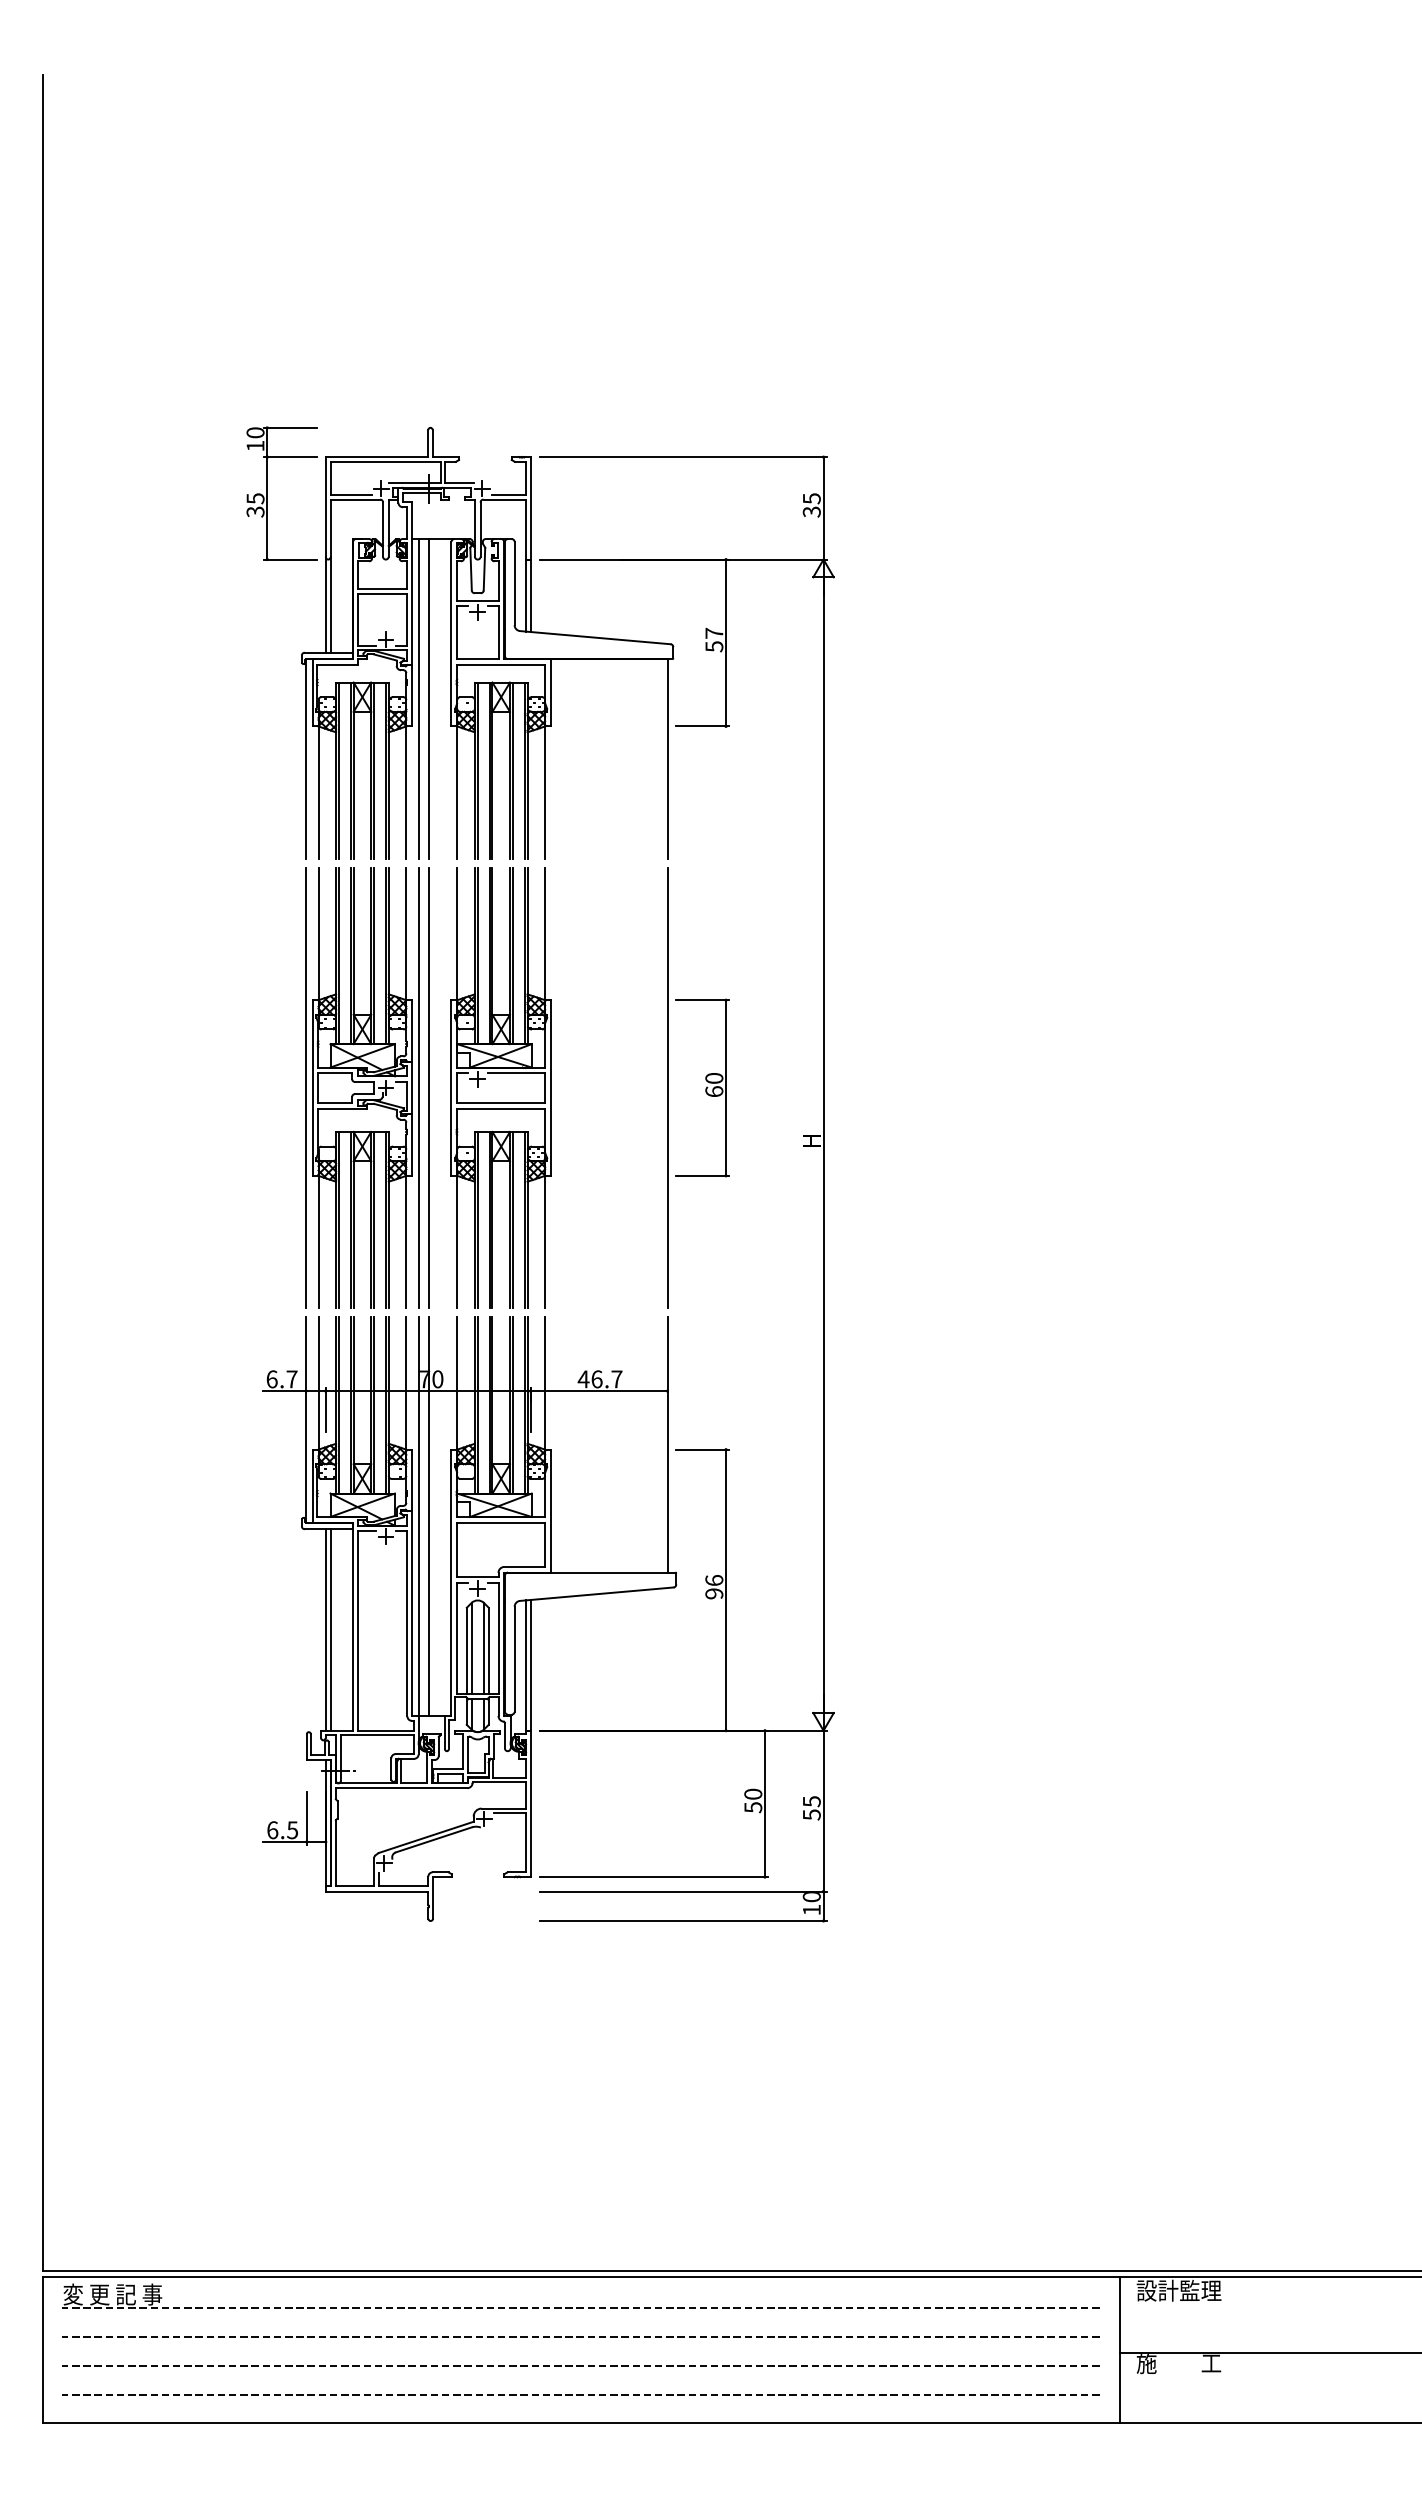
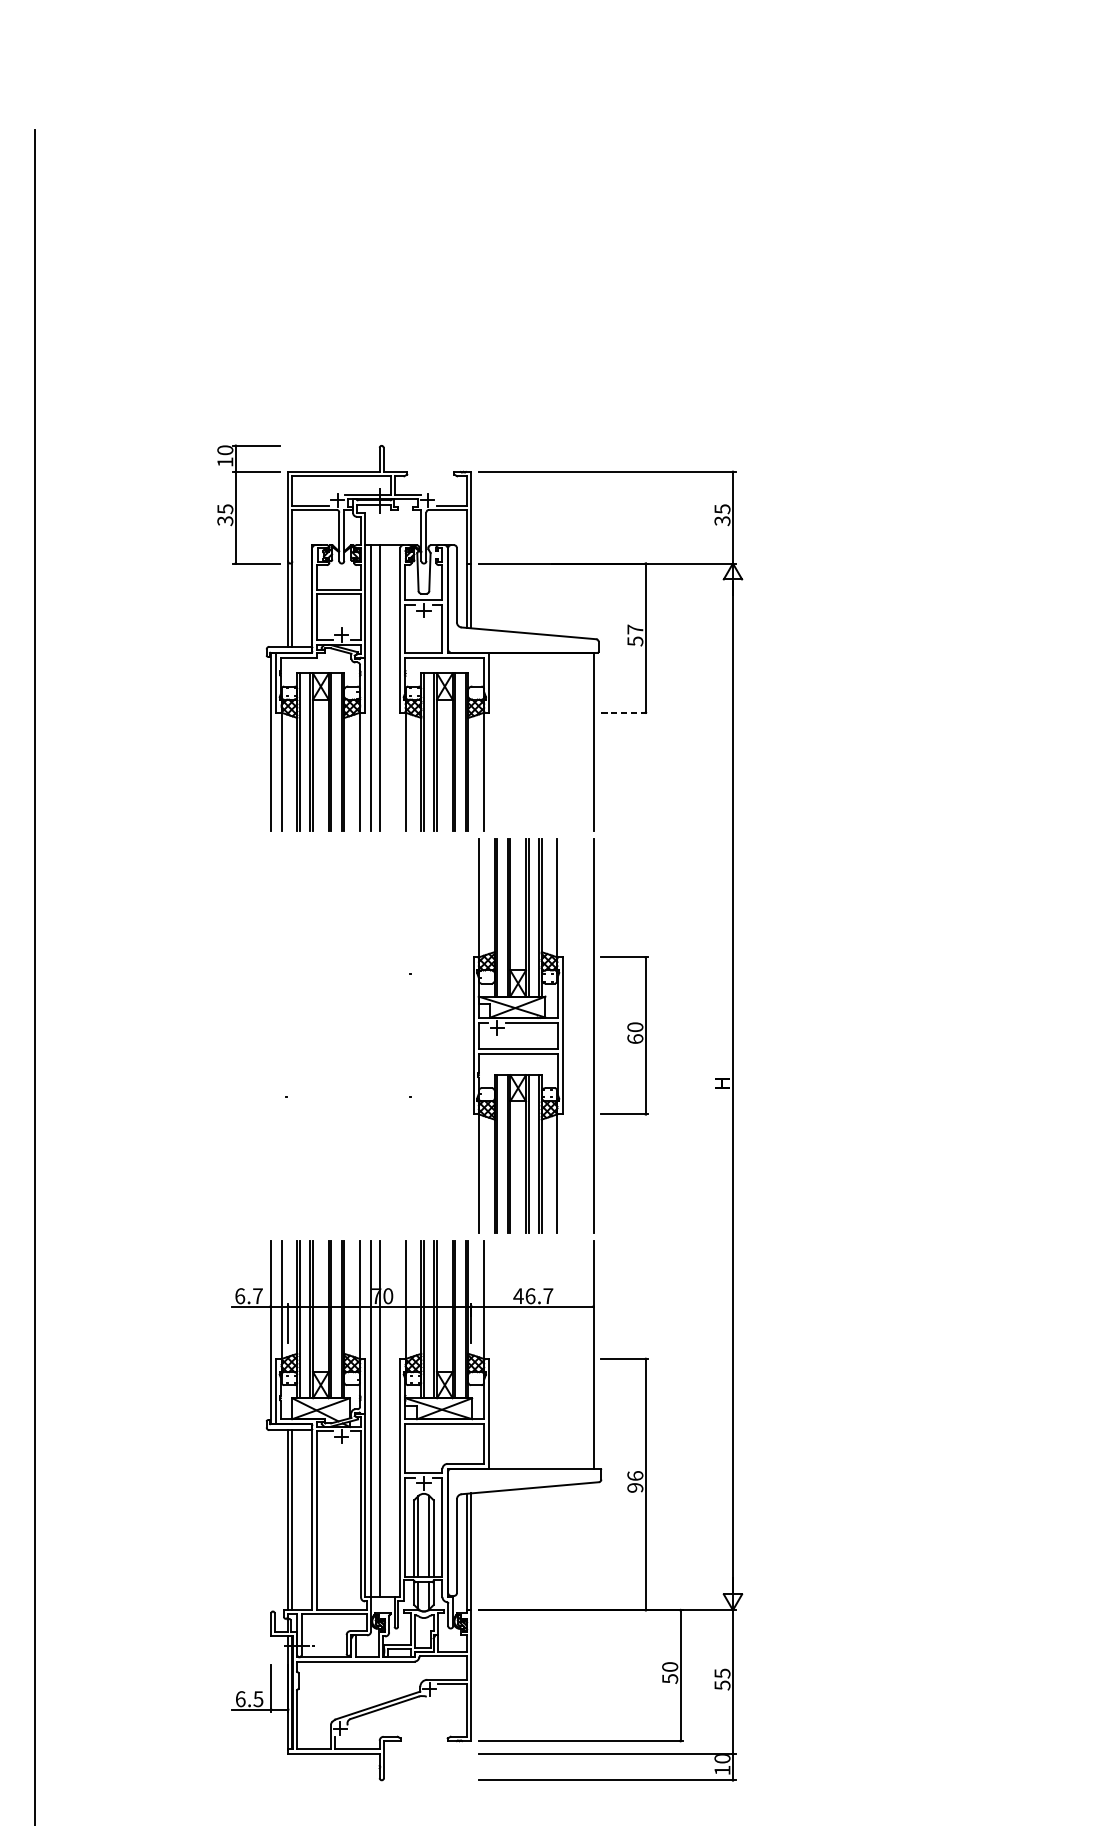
line: (703, 726) -> (625, 712), solid -> dashed
part: (362, 1087) -> (320, 1035), removed
line: (428, 1087) -> (379, 1035), removed
part: (500, 1087) -> (517, 1035), moved

